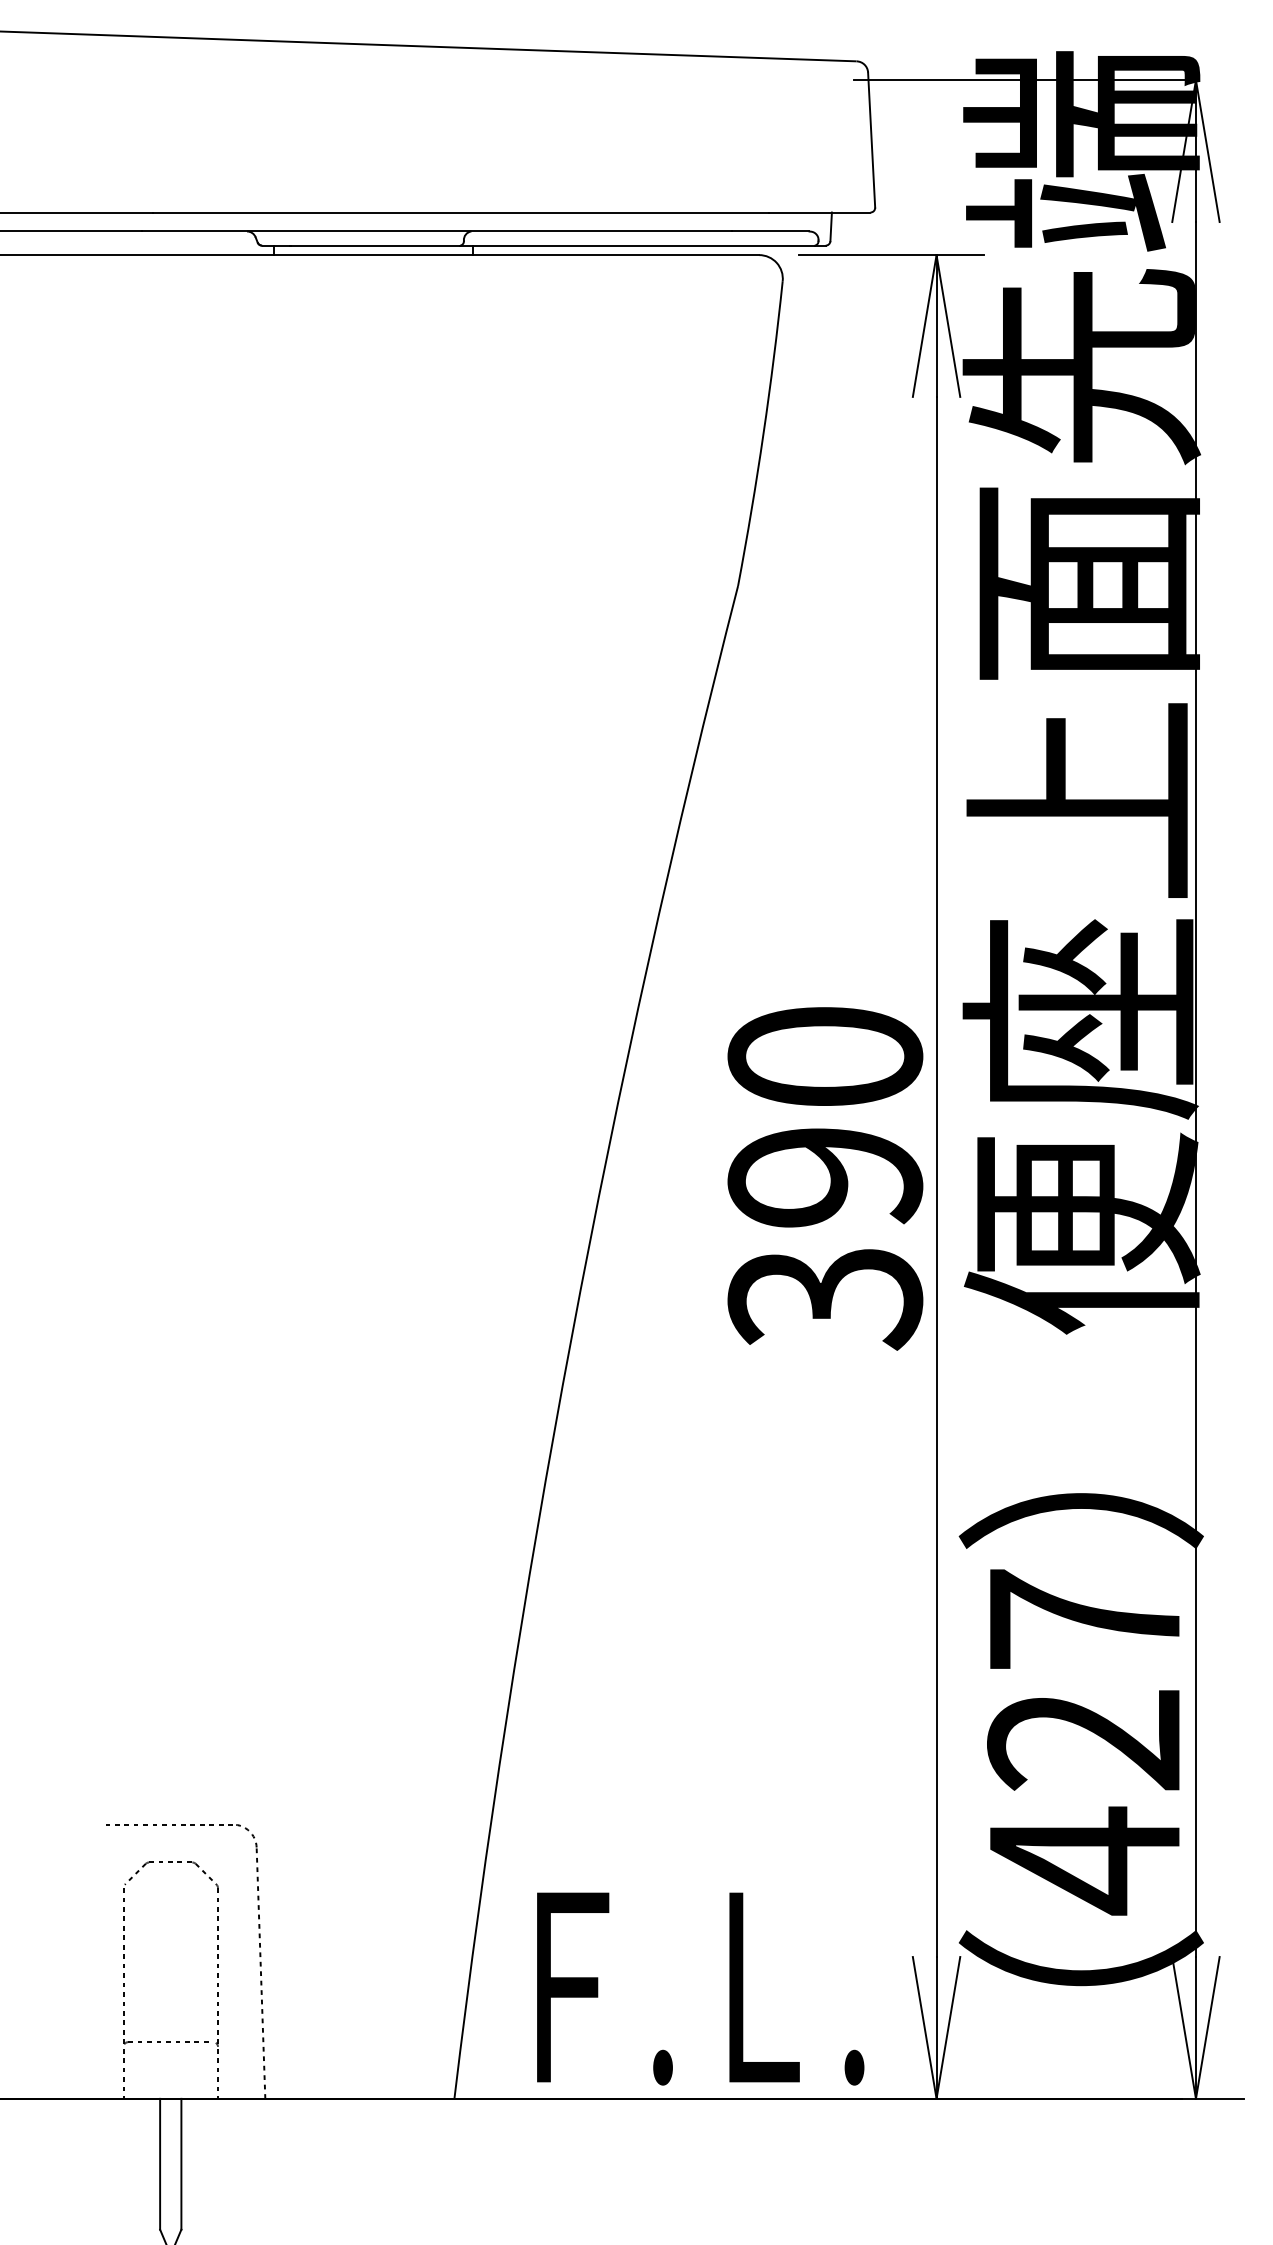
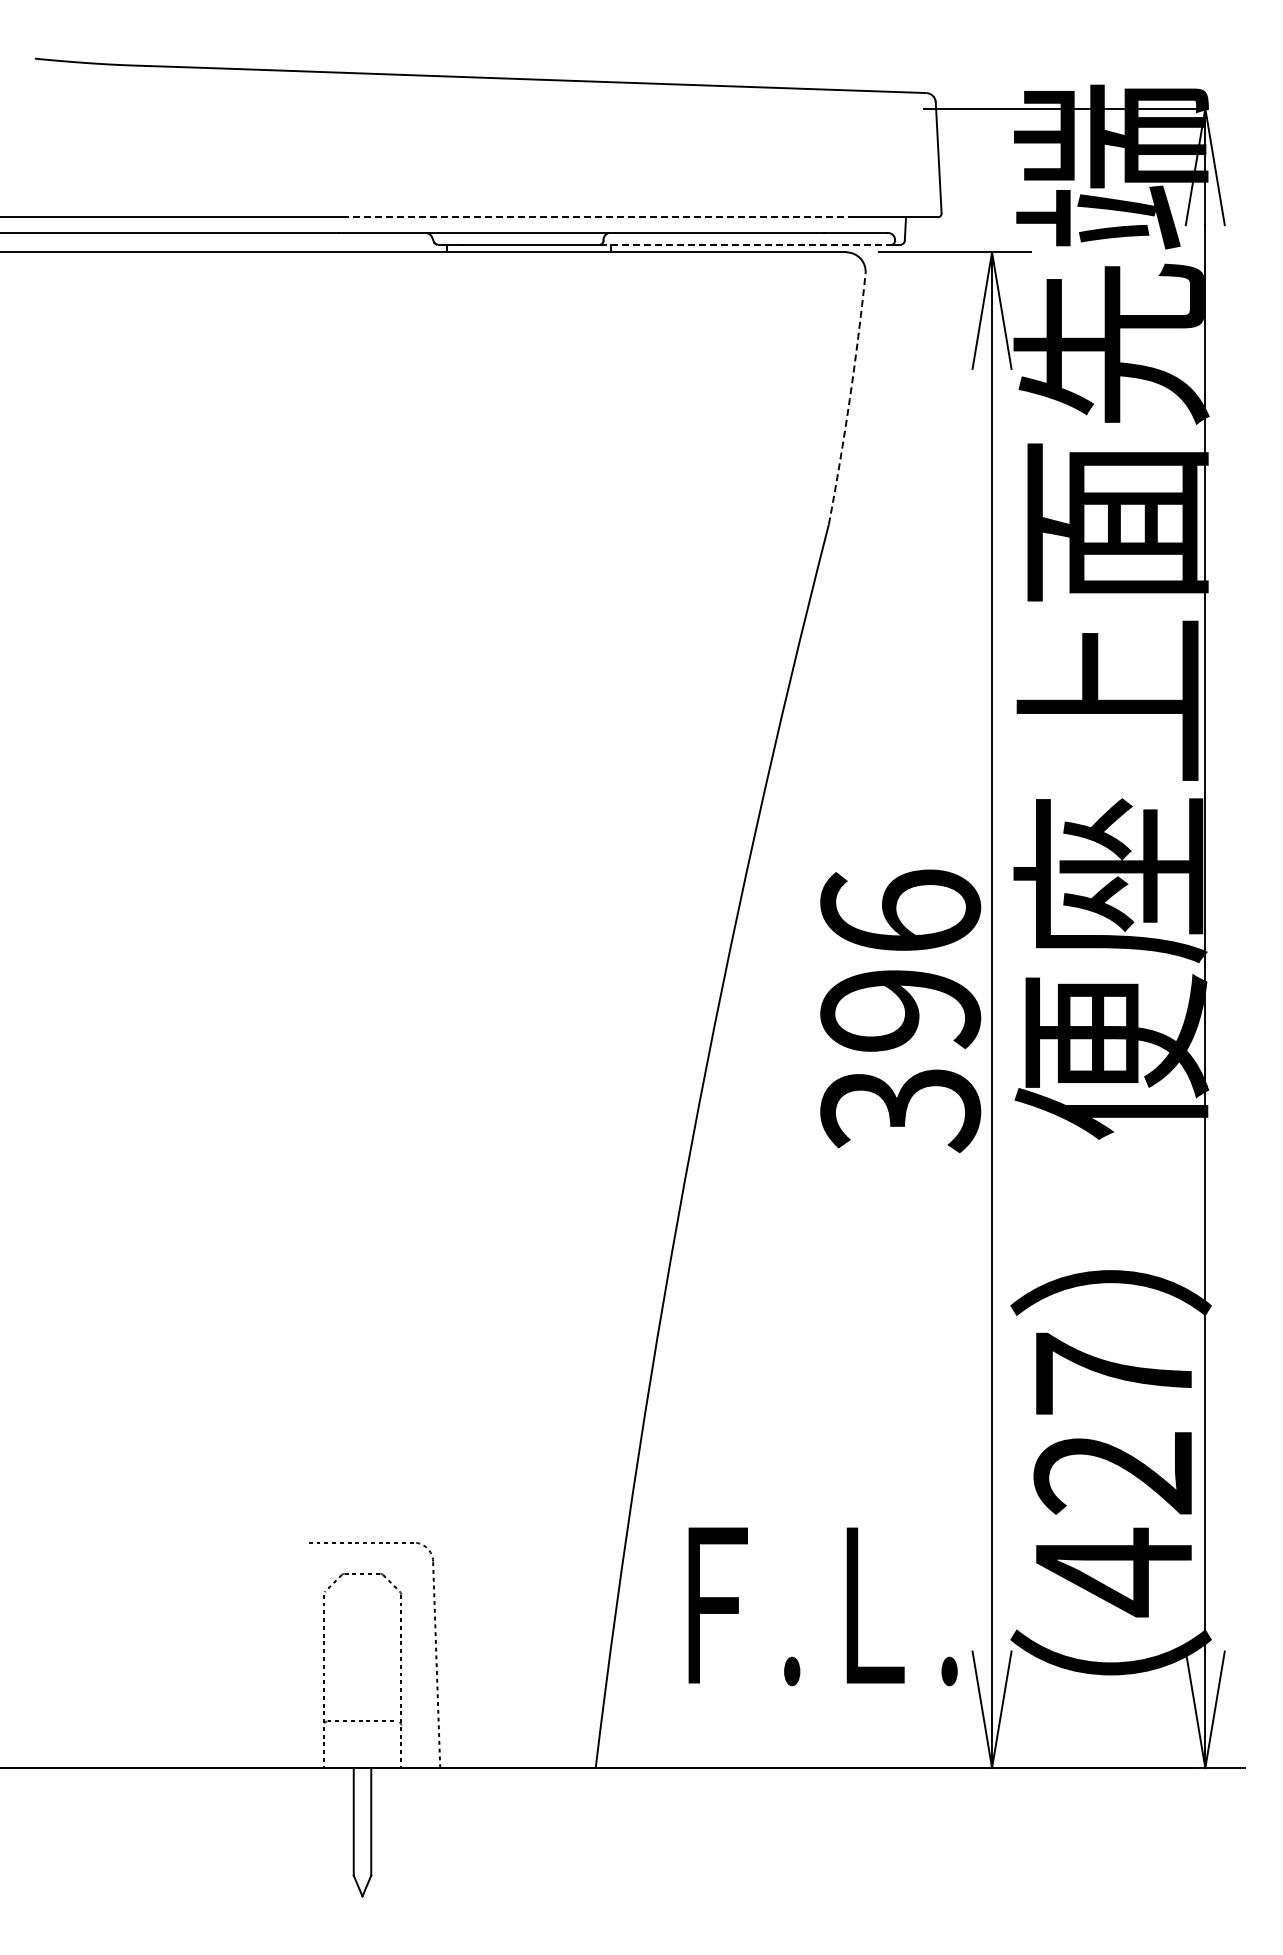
line: (460, 212) -> (600, 217), solid -> dashed
line: (637, 245) -> (746, 244), solid -> dashed
arc: (763, 434) -> (849, 399), solid -> dashed
text: (825, 1055) -> (900, 910), 390 -> 396
text: (699, 1988) -> (822, 1606), moved

